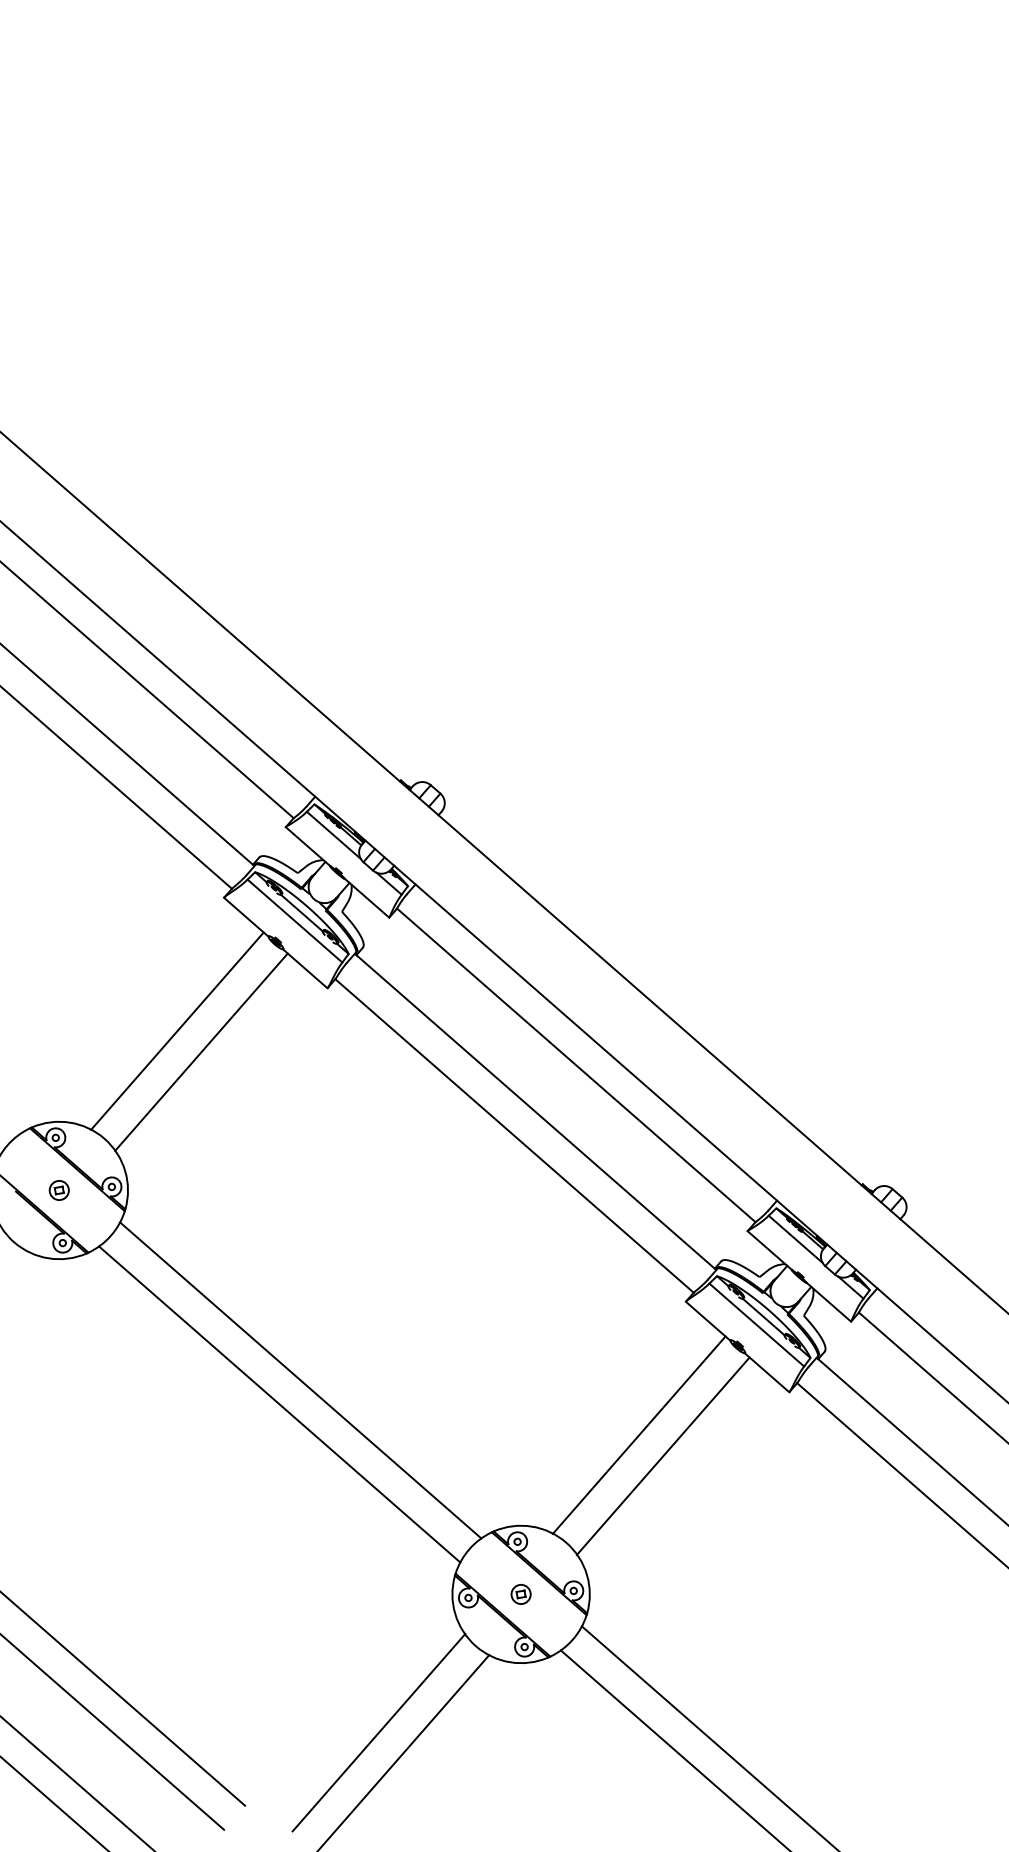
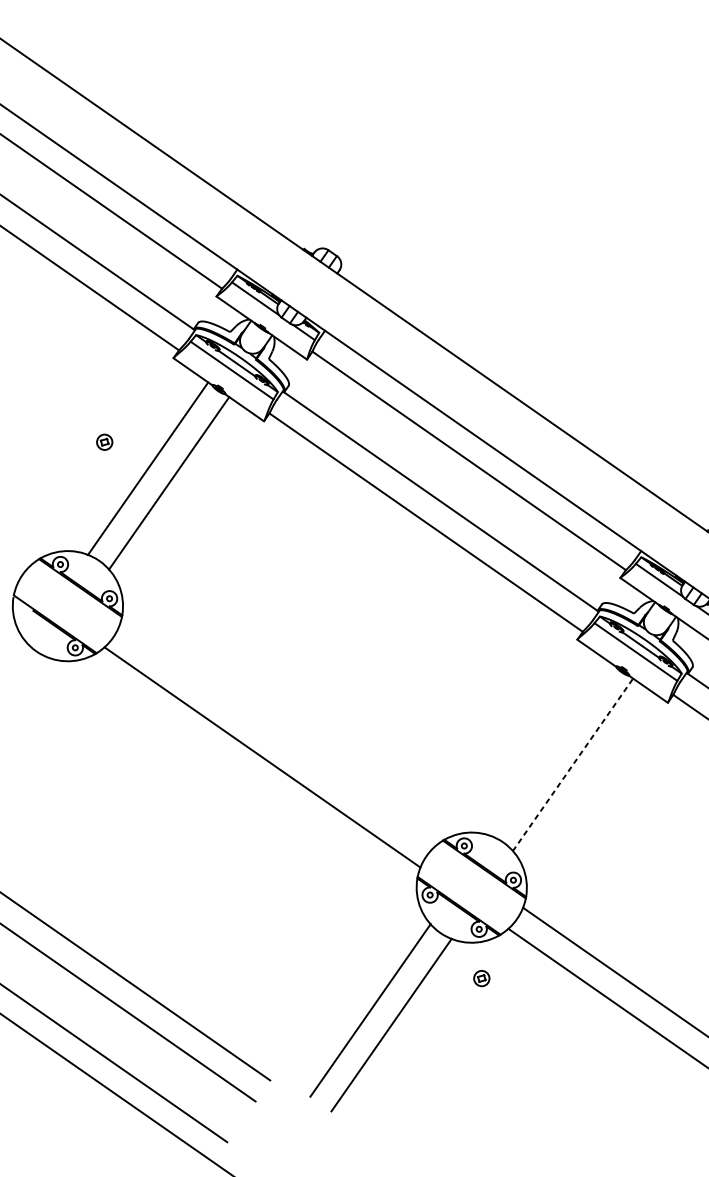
part: (58, 1190) -> (104, 442), moved
line: (300, 1380) -> (277, 736), removed
line: (638, 1434) -> (551, 749), removed
line: (663, 1455) -> (573, 764), solid -> dashed
part: (520, 1594) -> (481, 978), moved

